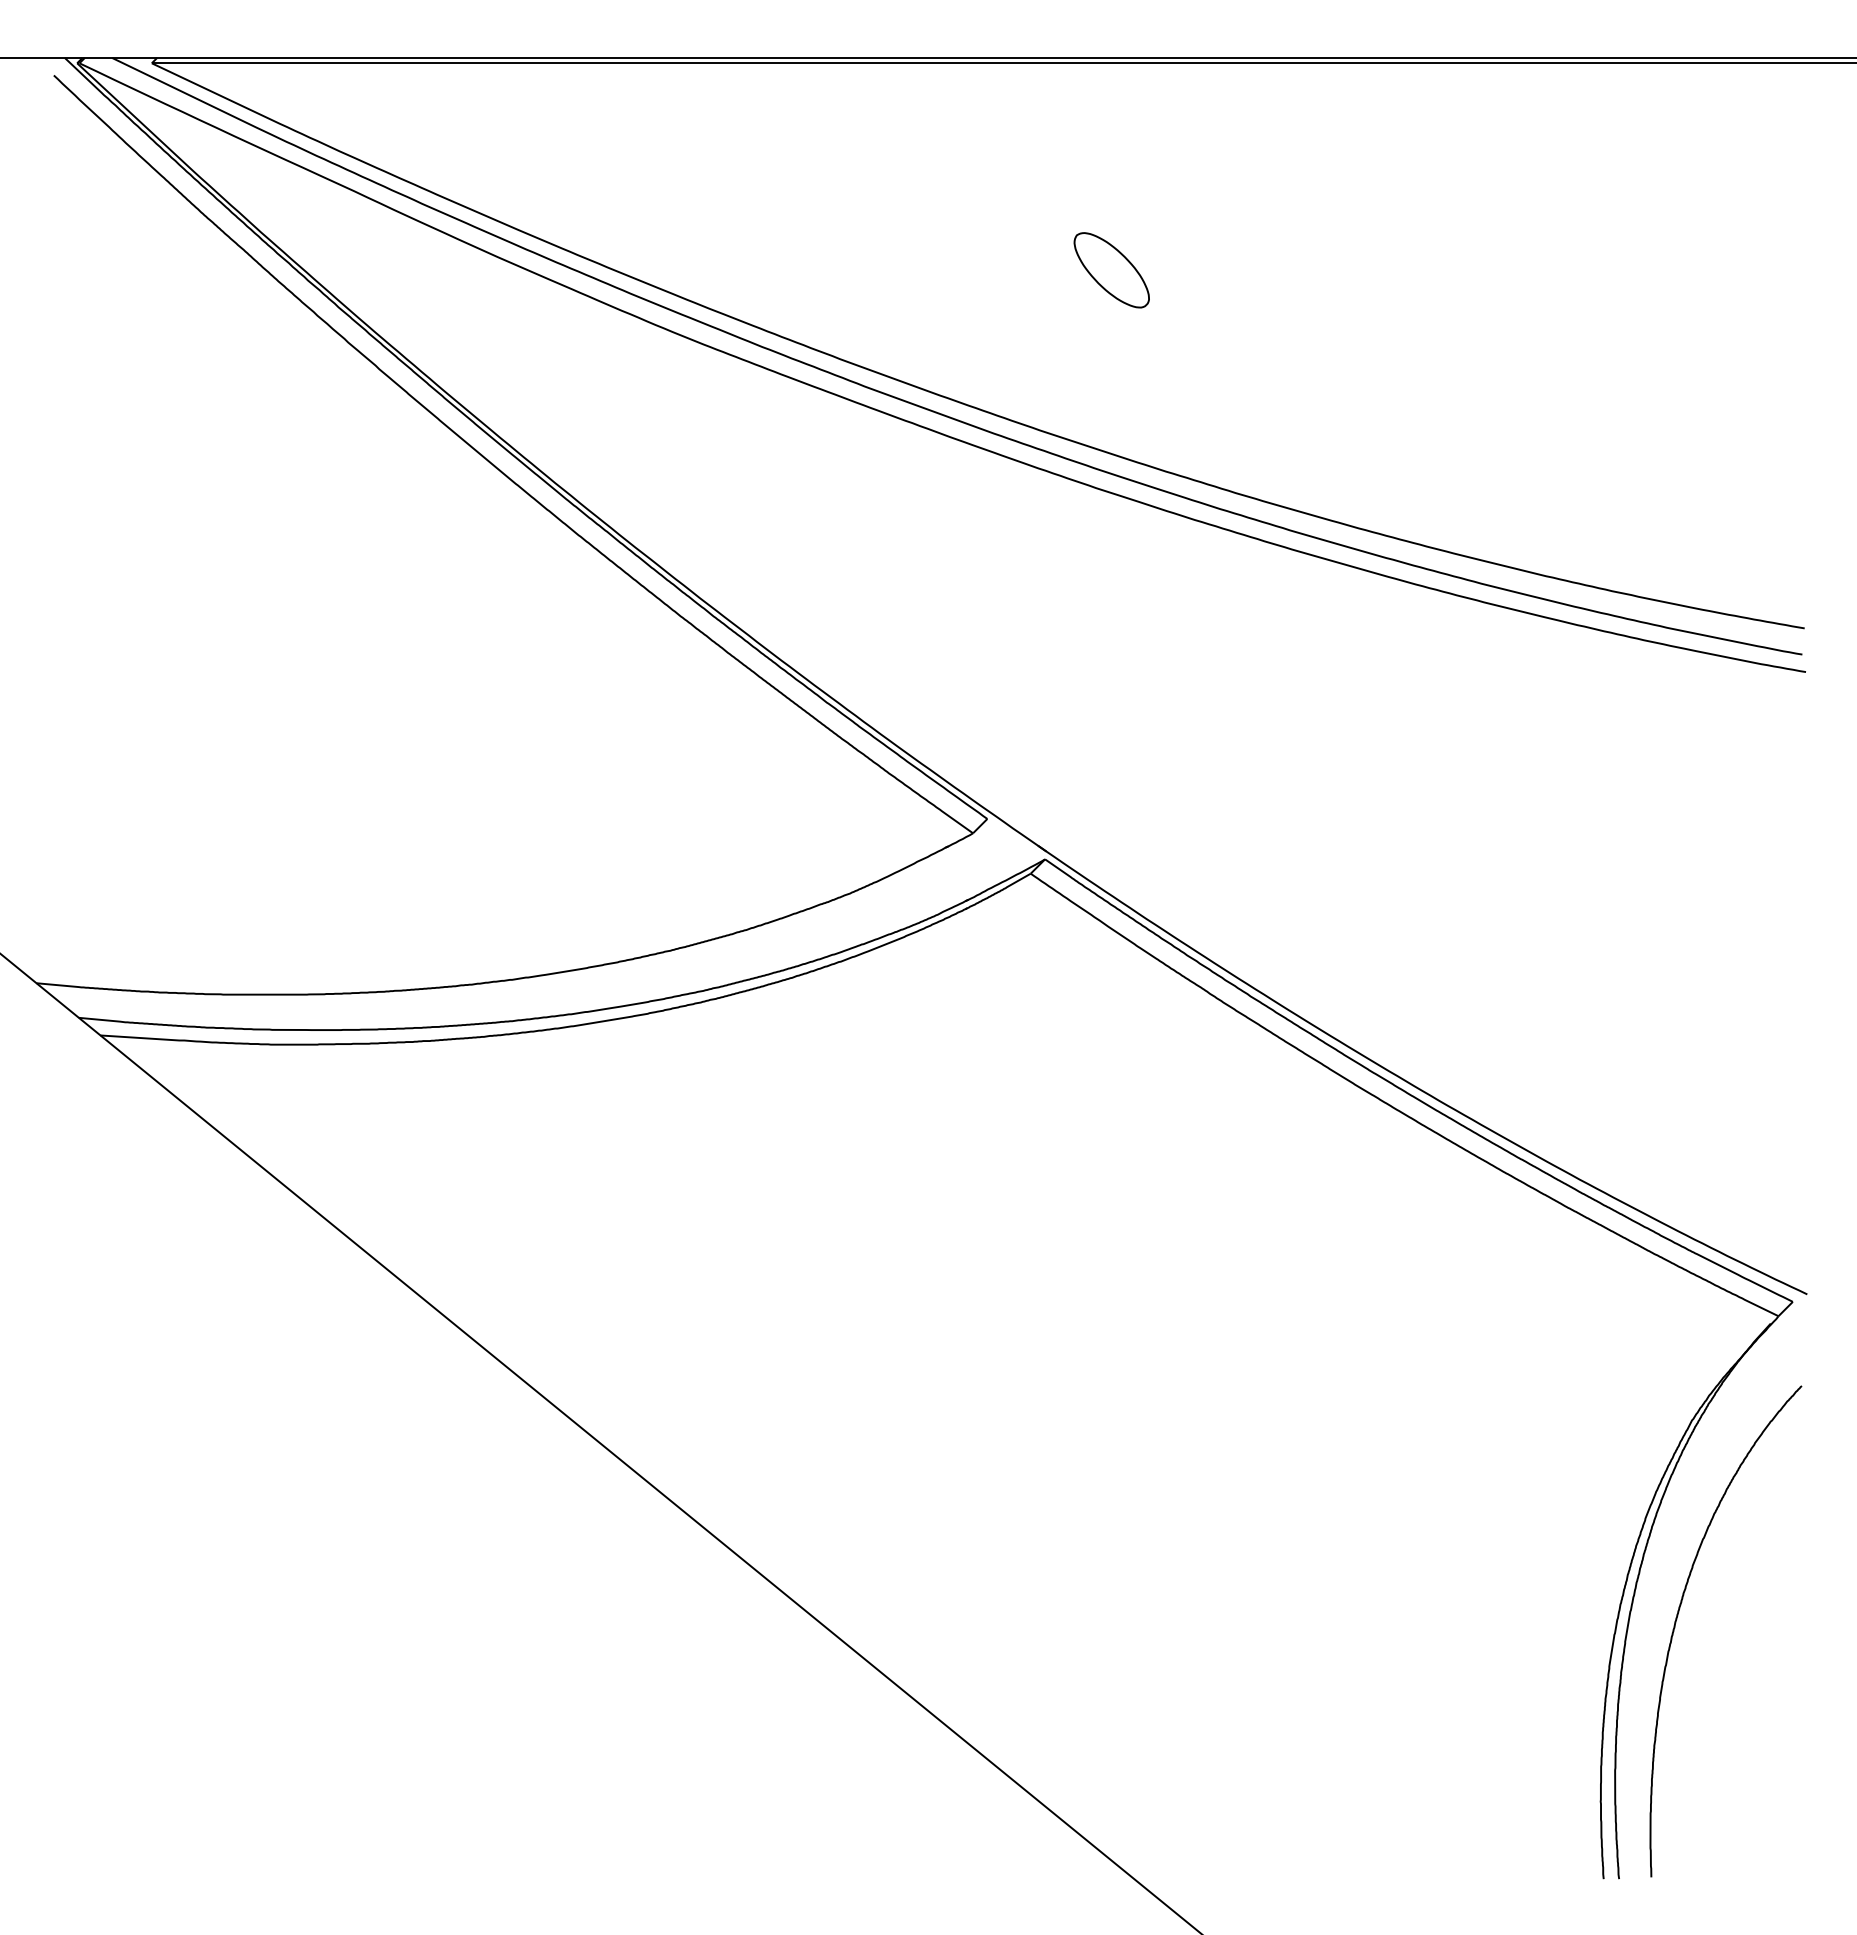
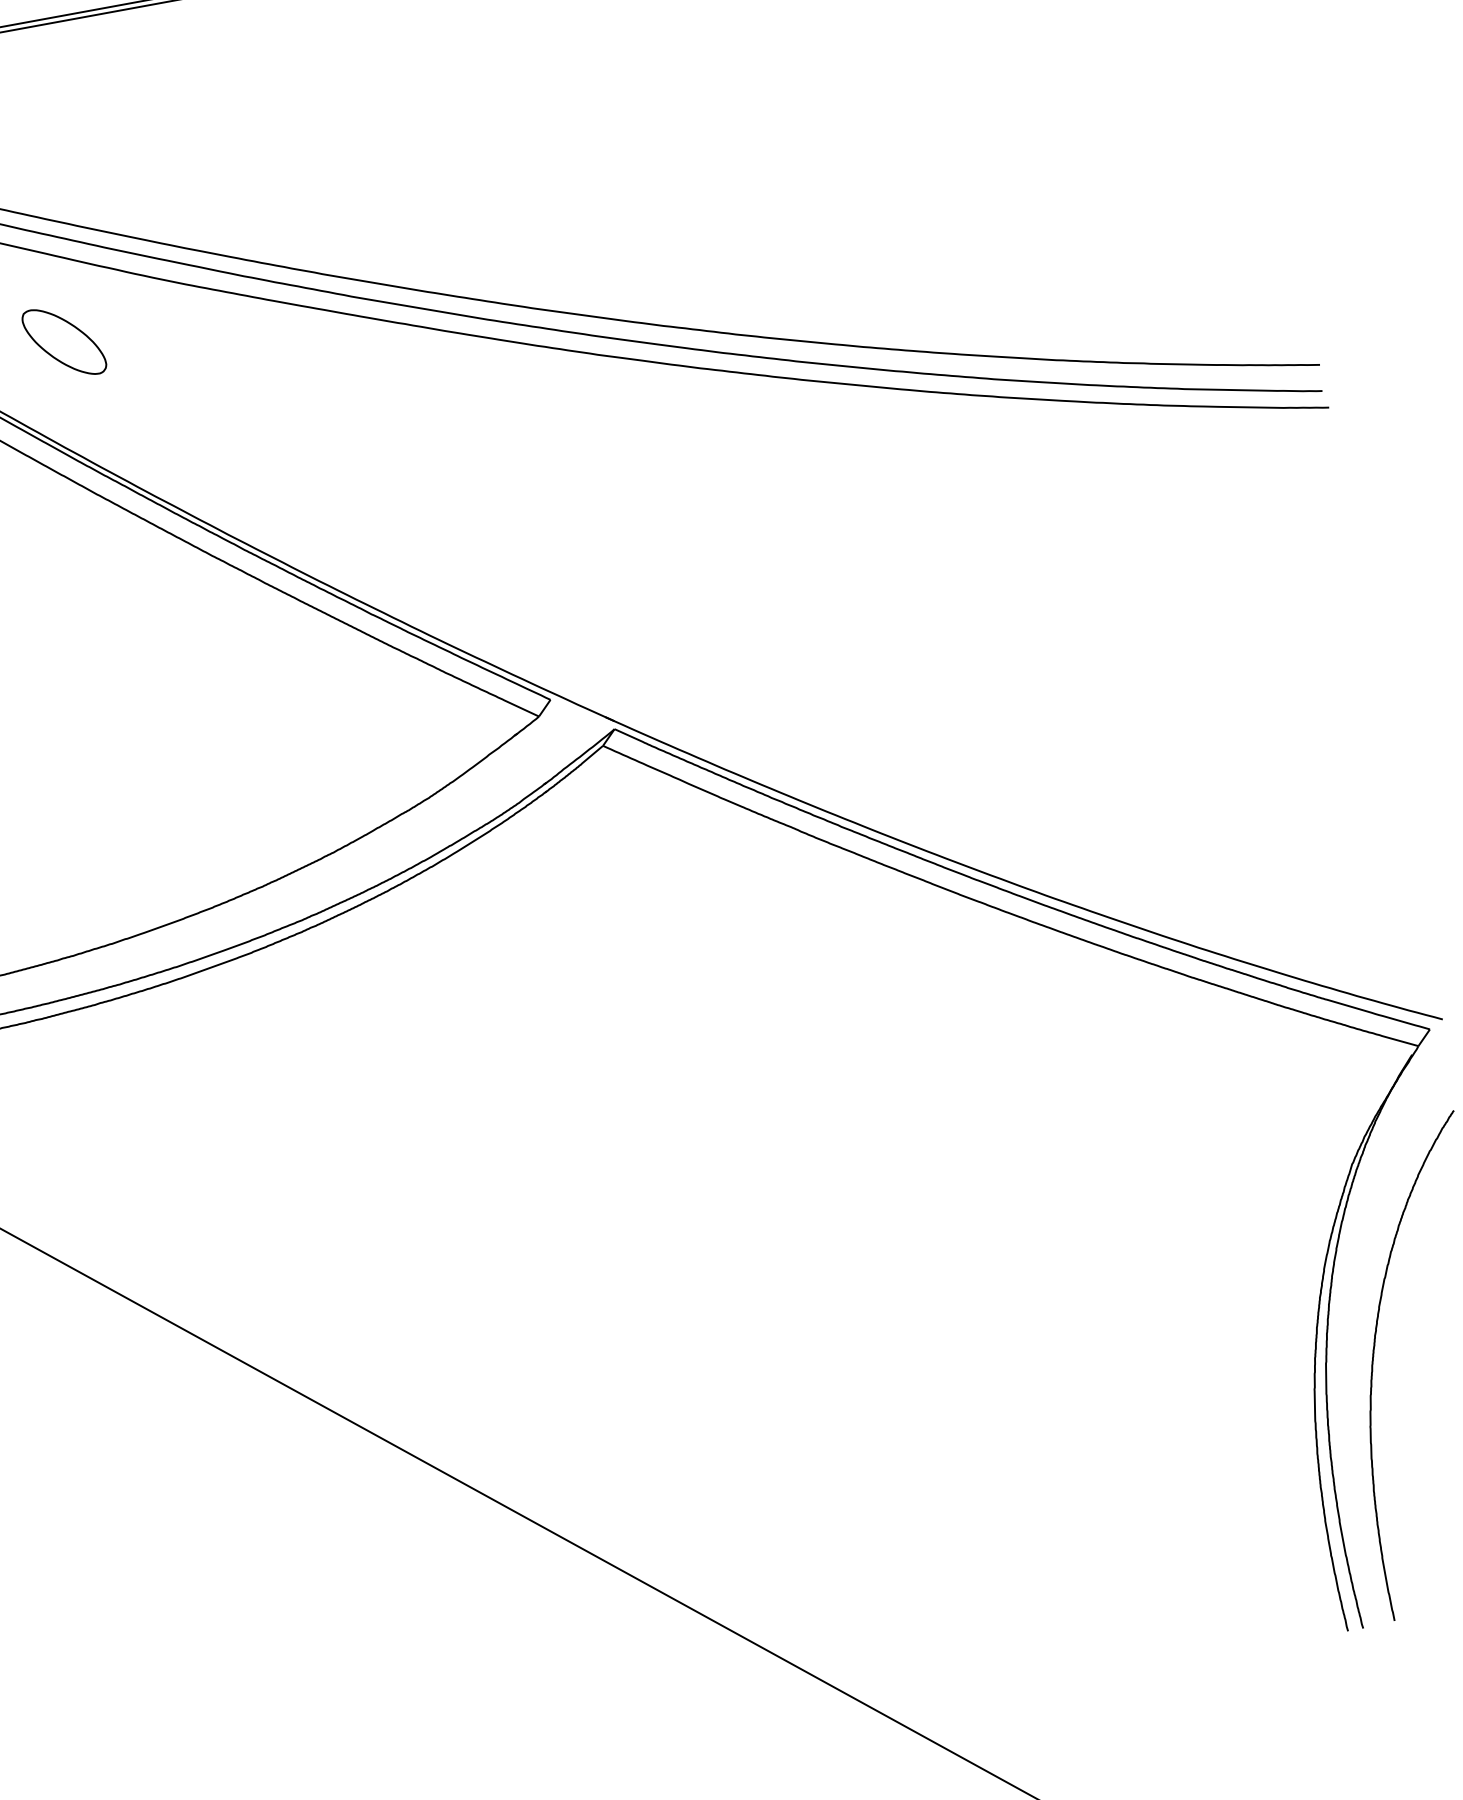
part: (1111, 270) -> (64, 342), moved

